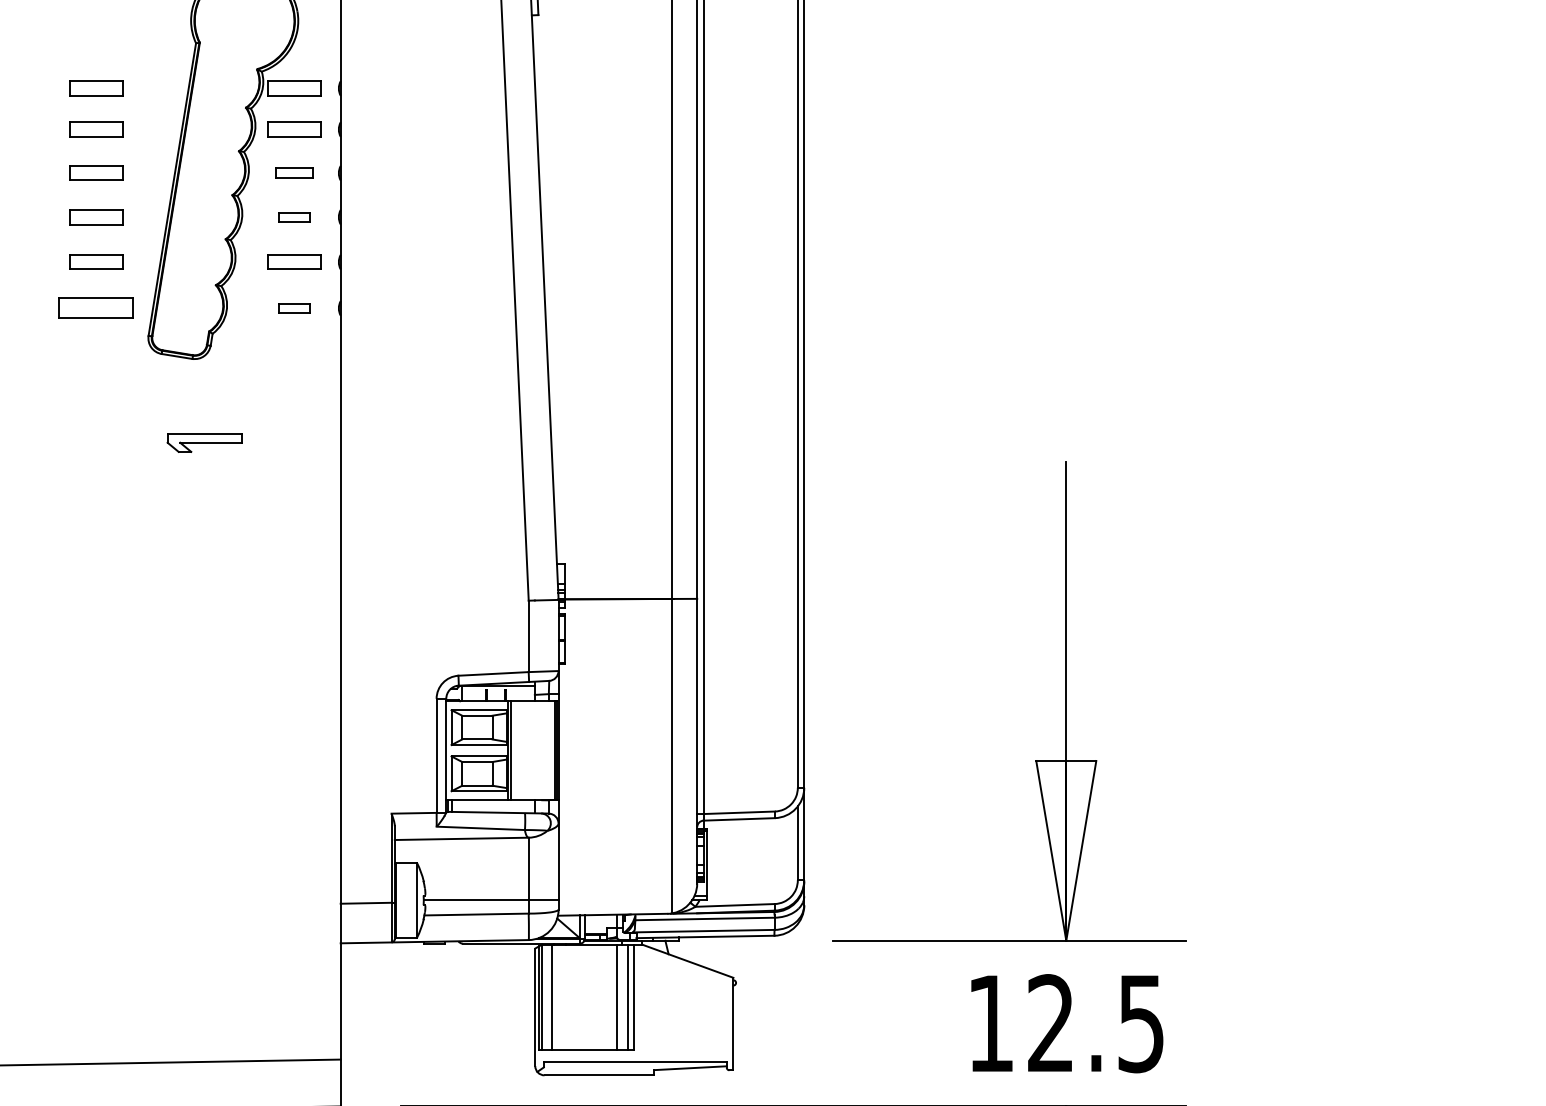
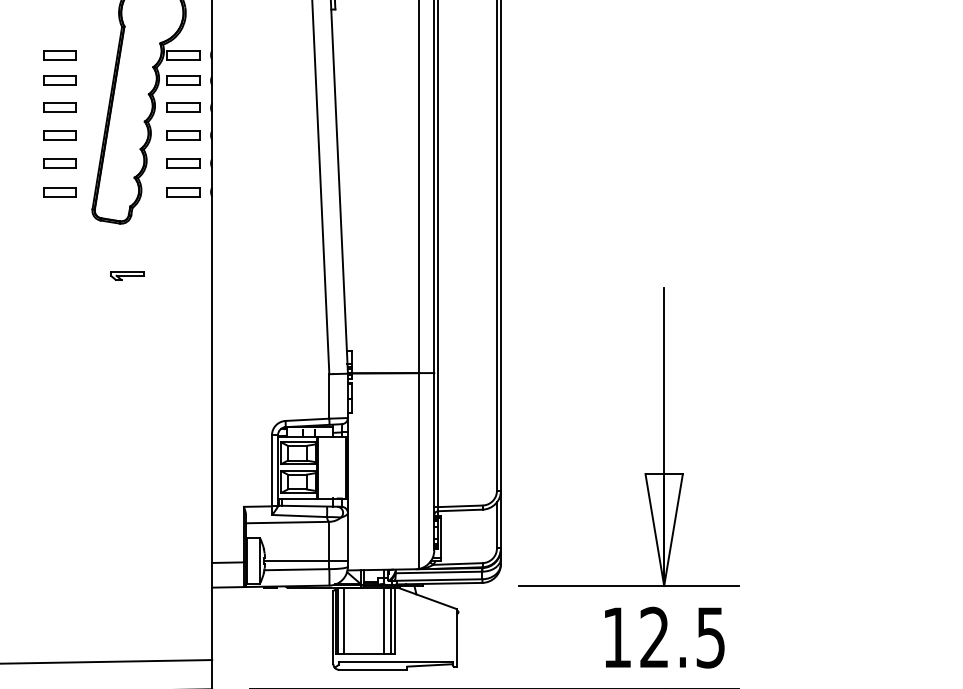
part: (294, 172) -> (183, 107), size x1.43
part: (294, 217) -> (183, 135), size x1.67
part: (95, 308) -> (59, 192), size x0.71
part: (294, 308) -> (183, 192), size x1.67
part: (204, 442) -> (127, 275), size x0.71

